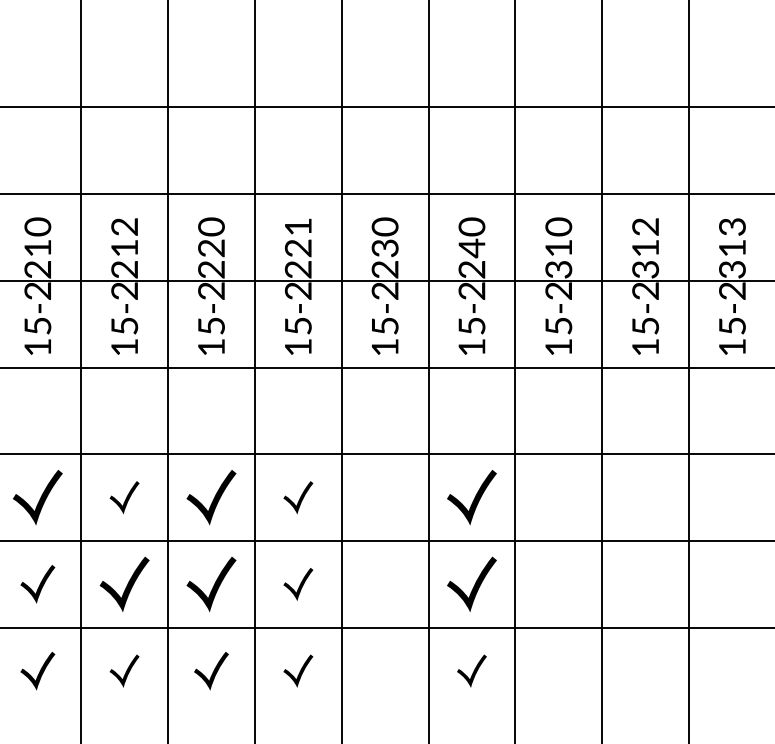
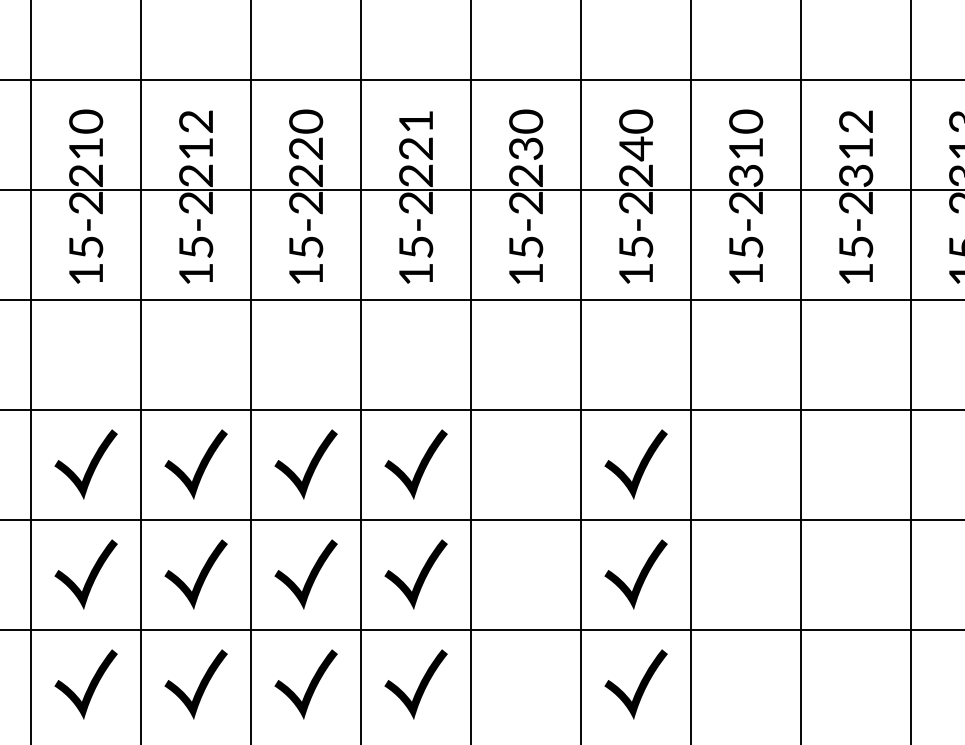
part: (124, 497) -> (195, 464), size x1.67
part: (298, 497) -> (416, 464), size x1.67
part: (37, 583) -> (85, 573), size x1.43
part: (298, 584) -> (416, 574), size x1.67
part: (37, 670) -> (85, 683), size x1.43
part: (124, 670) -> (195, 683), size x1.67
part: (211, 670) -> (306, 683), size x1.43
part: (298, 670) -> (416, 683), size x1.67
part: (471, 670) -> (635, 683), size x1.67

